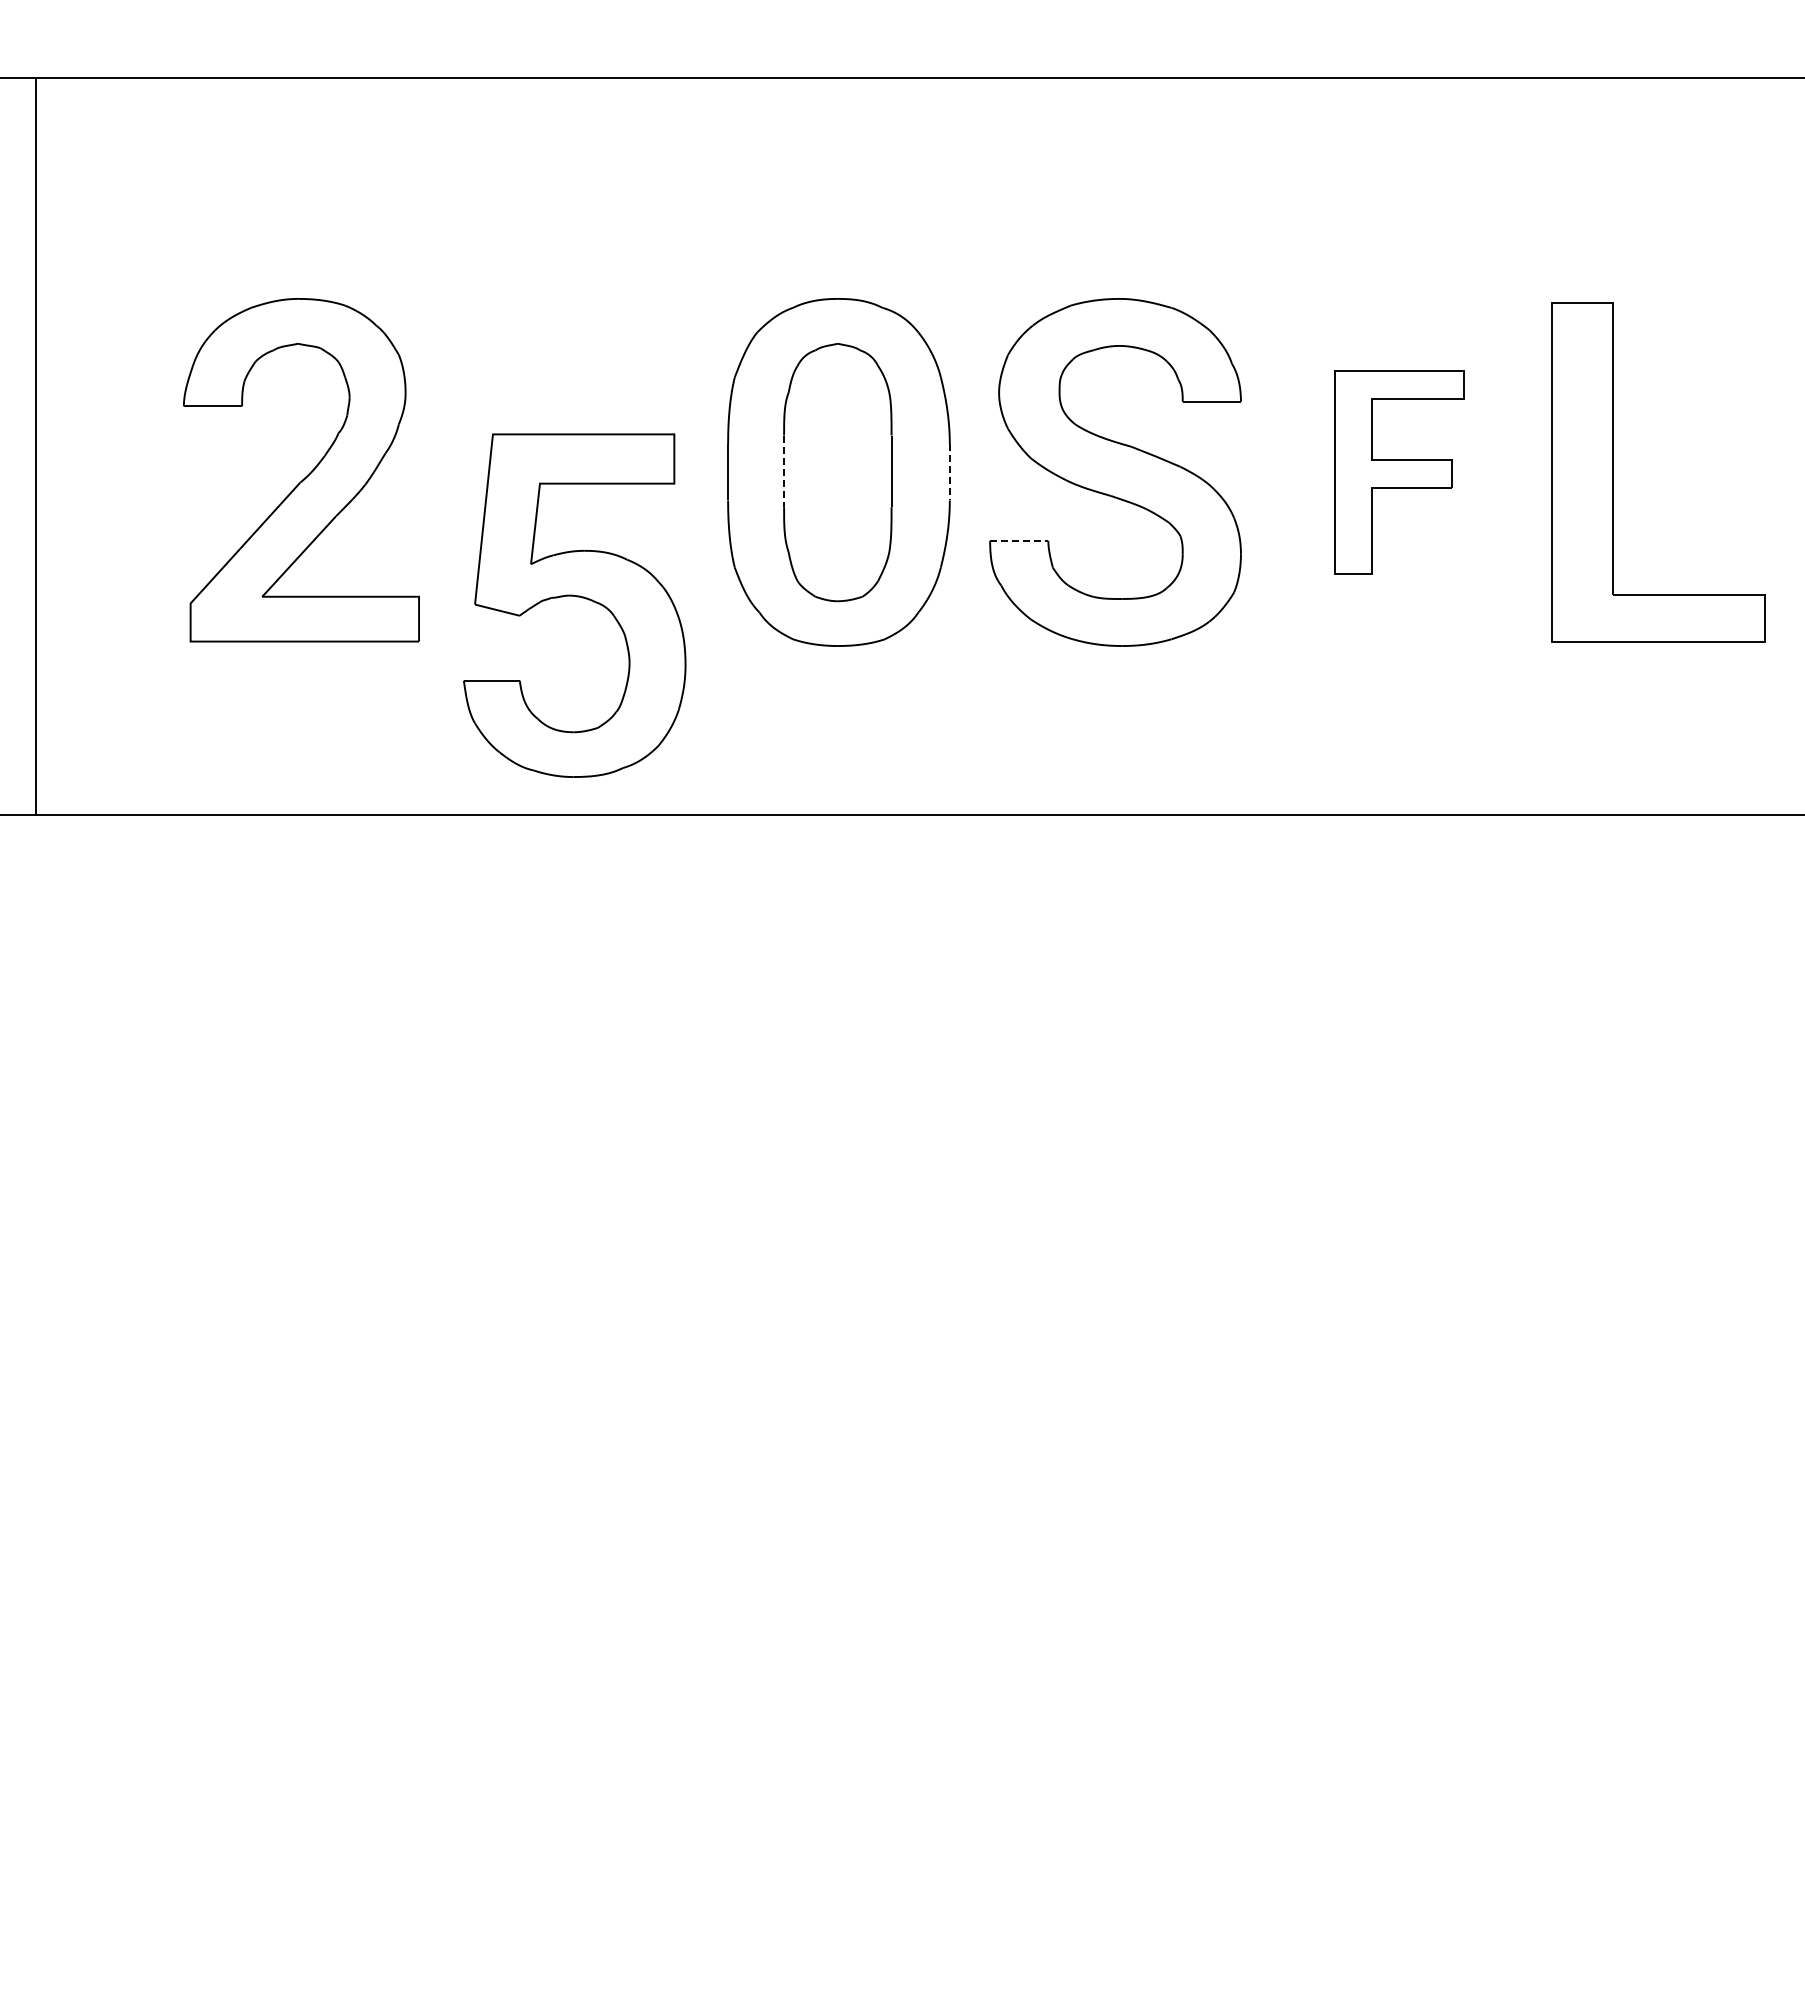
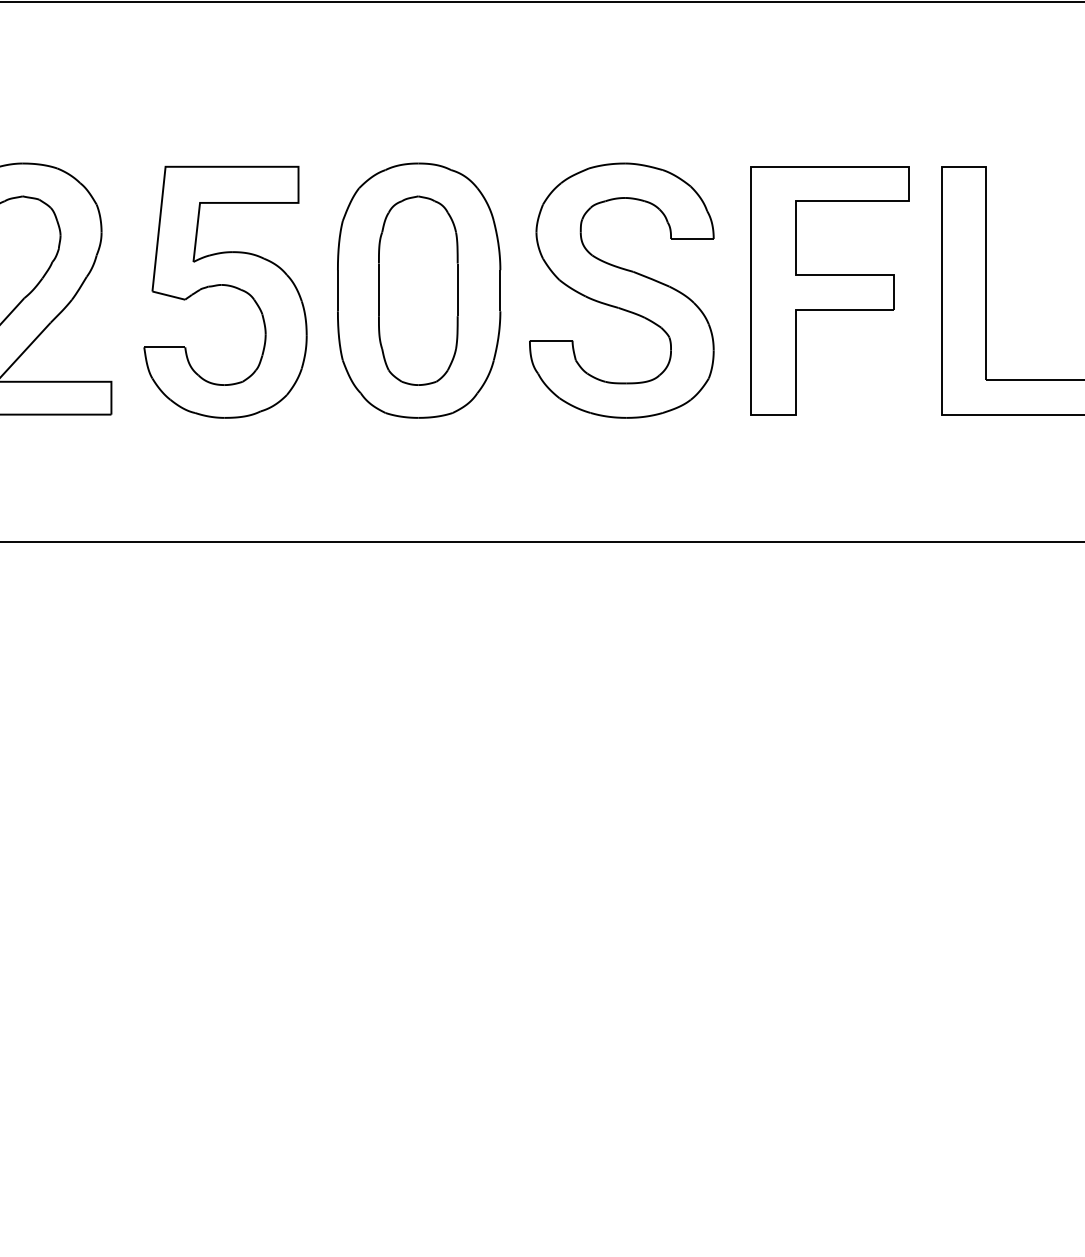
line: (784, 471) -> (379, 290), dashed -> solid
line: (949, 472) -> (500, 290), dashed -> solid
part: (1399, 472) -> (829, 290), size x1.67
line: (1019, 540) -> (551, 340), dashed -> solid
part: (577, 597) -> (227, 286), moved

